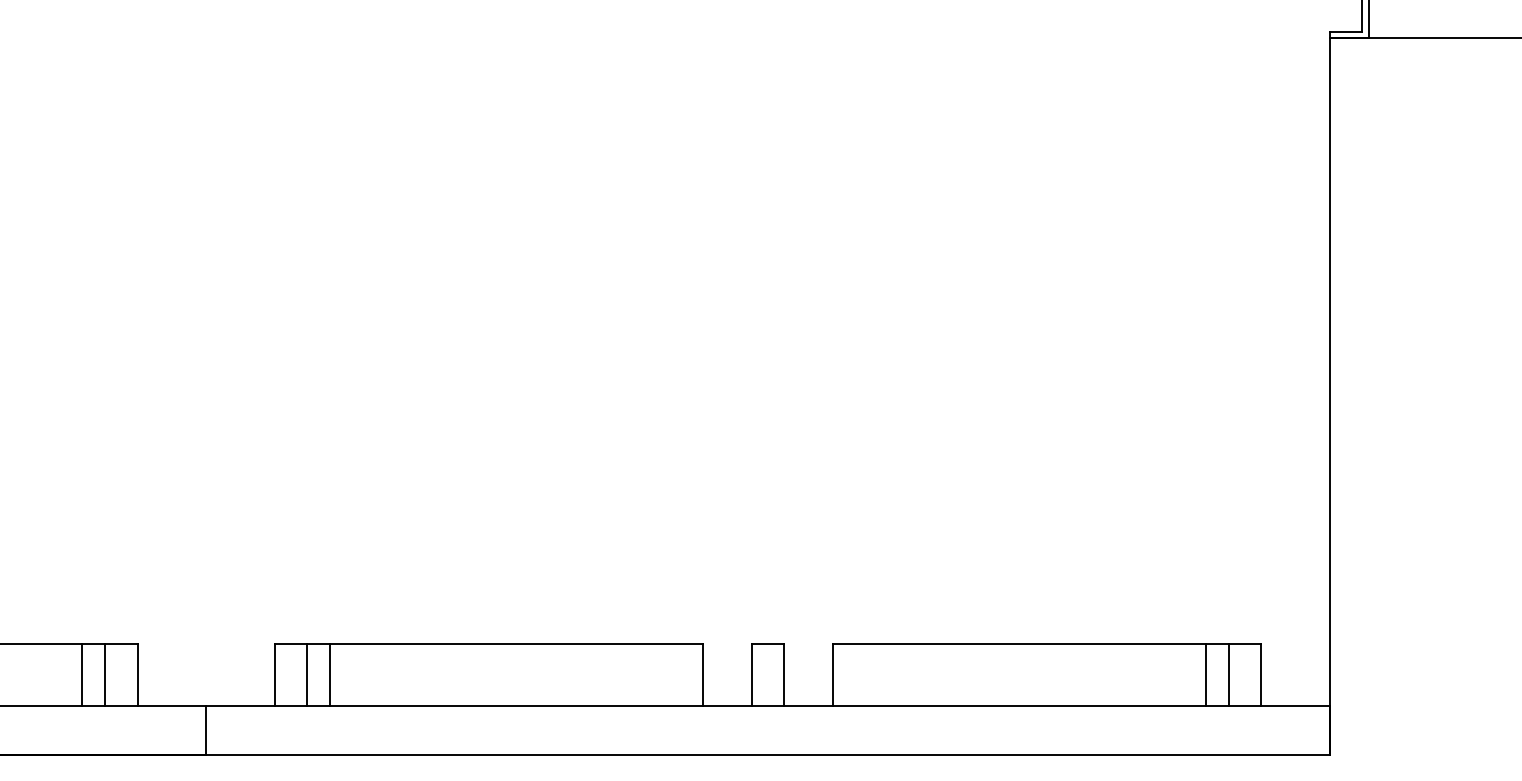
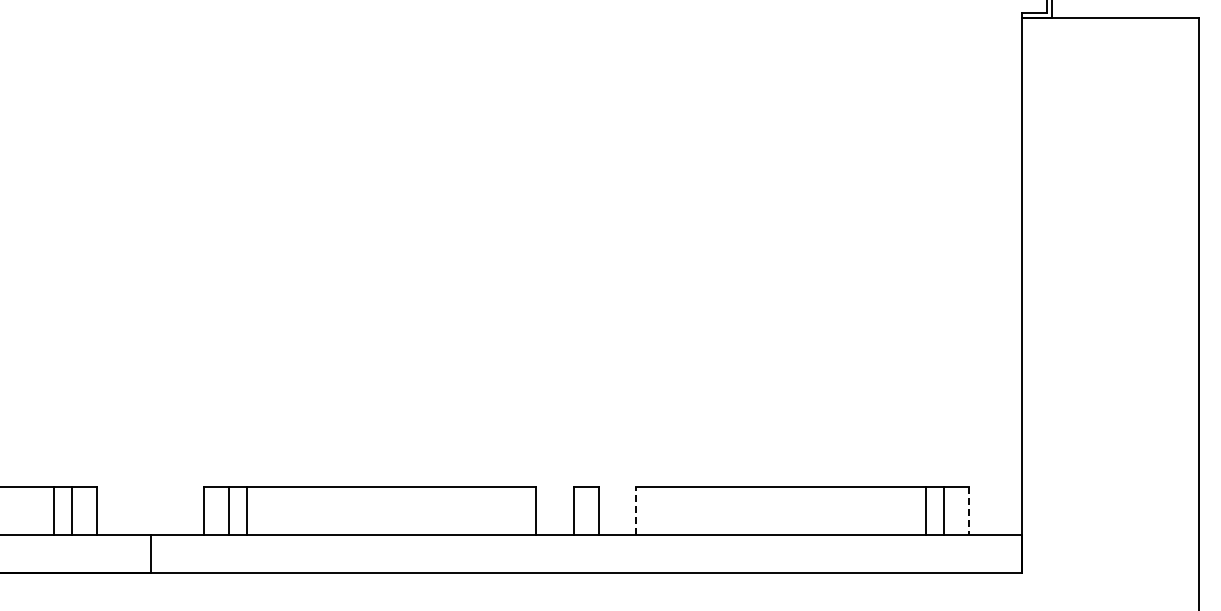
line: (832, 673) -> (636, 510), solid -> dashed
line: (1260, 675) -> (968, 511), solid -> dashed

